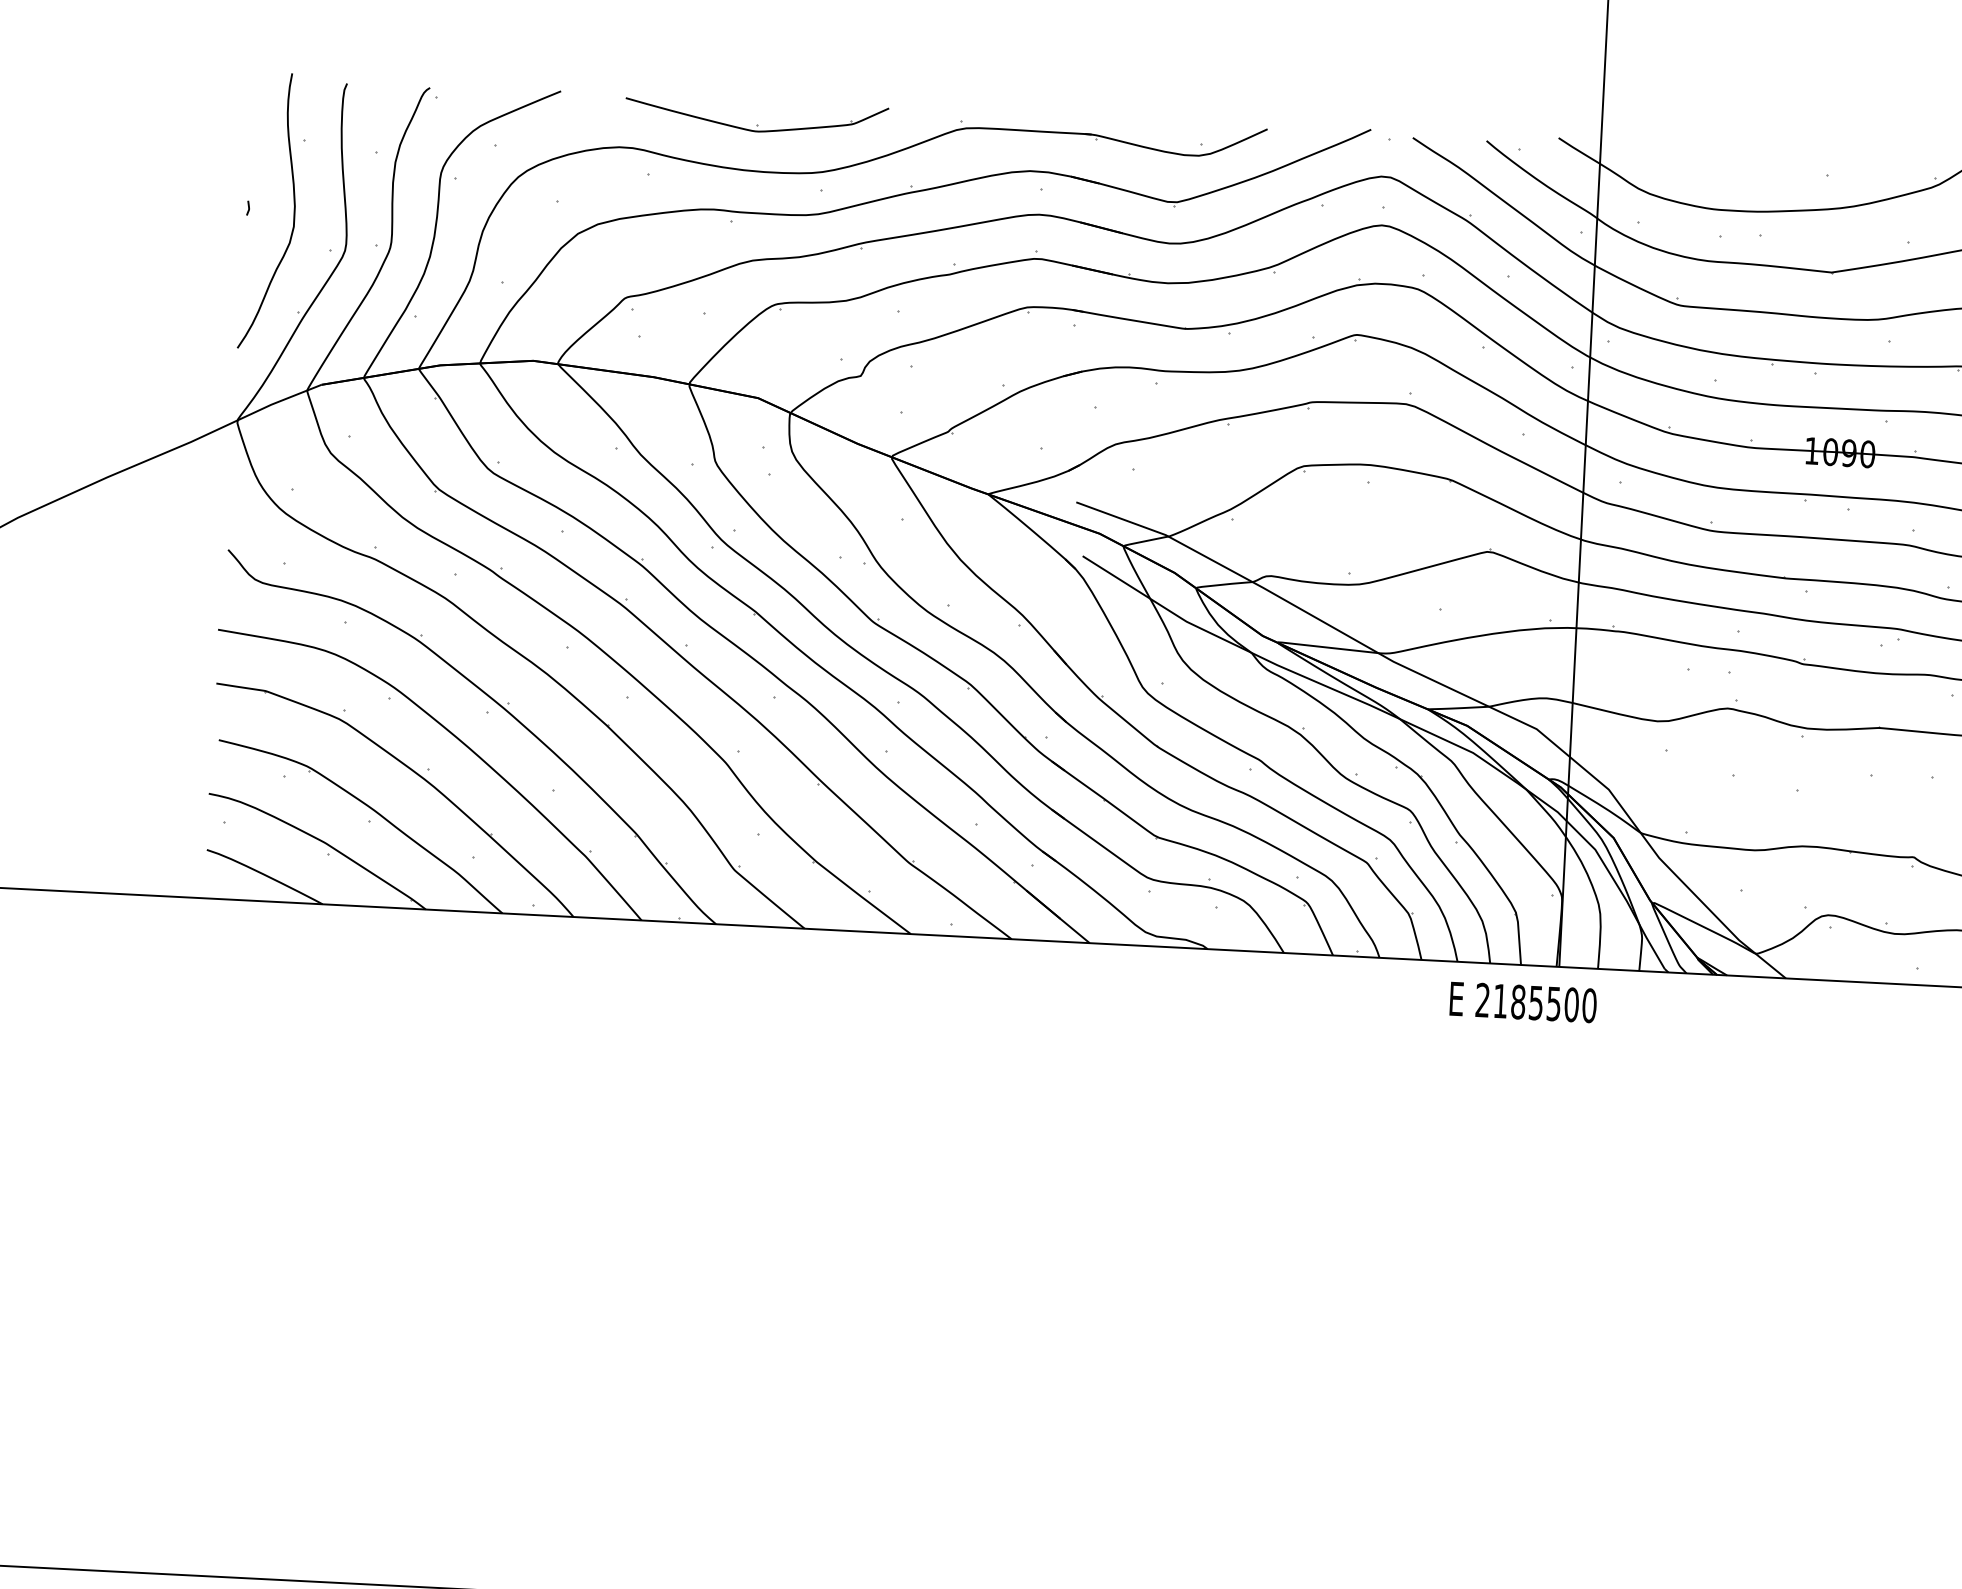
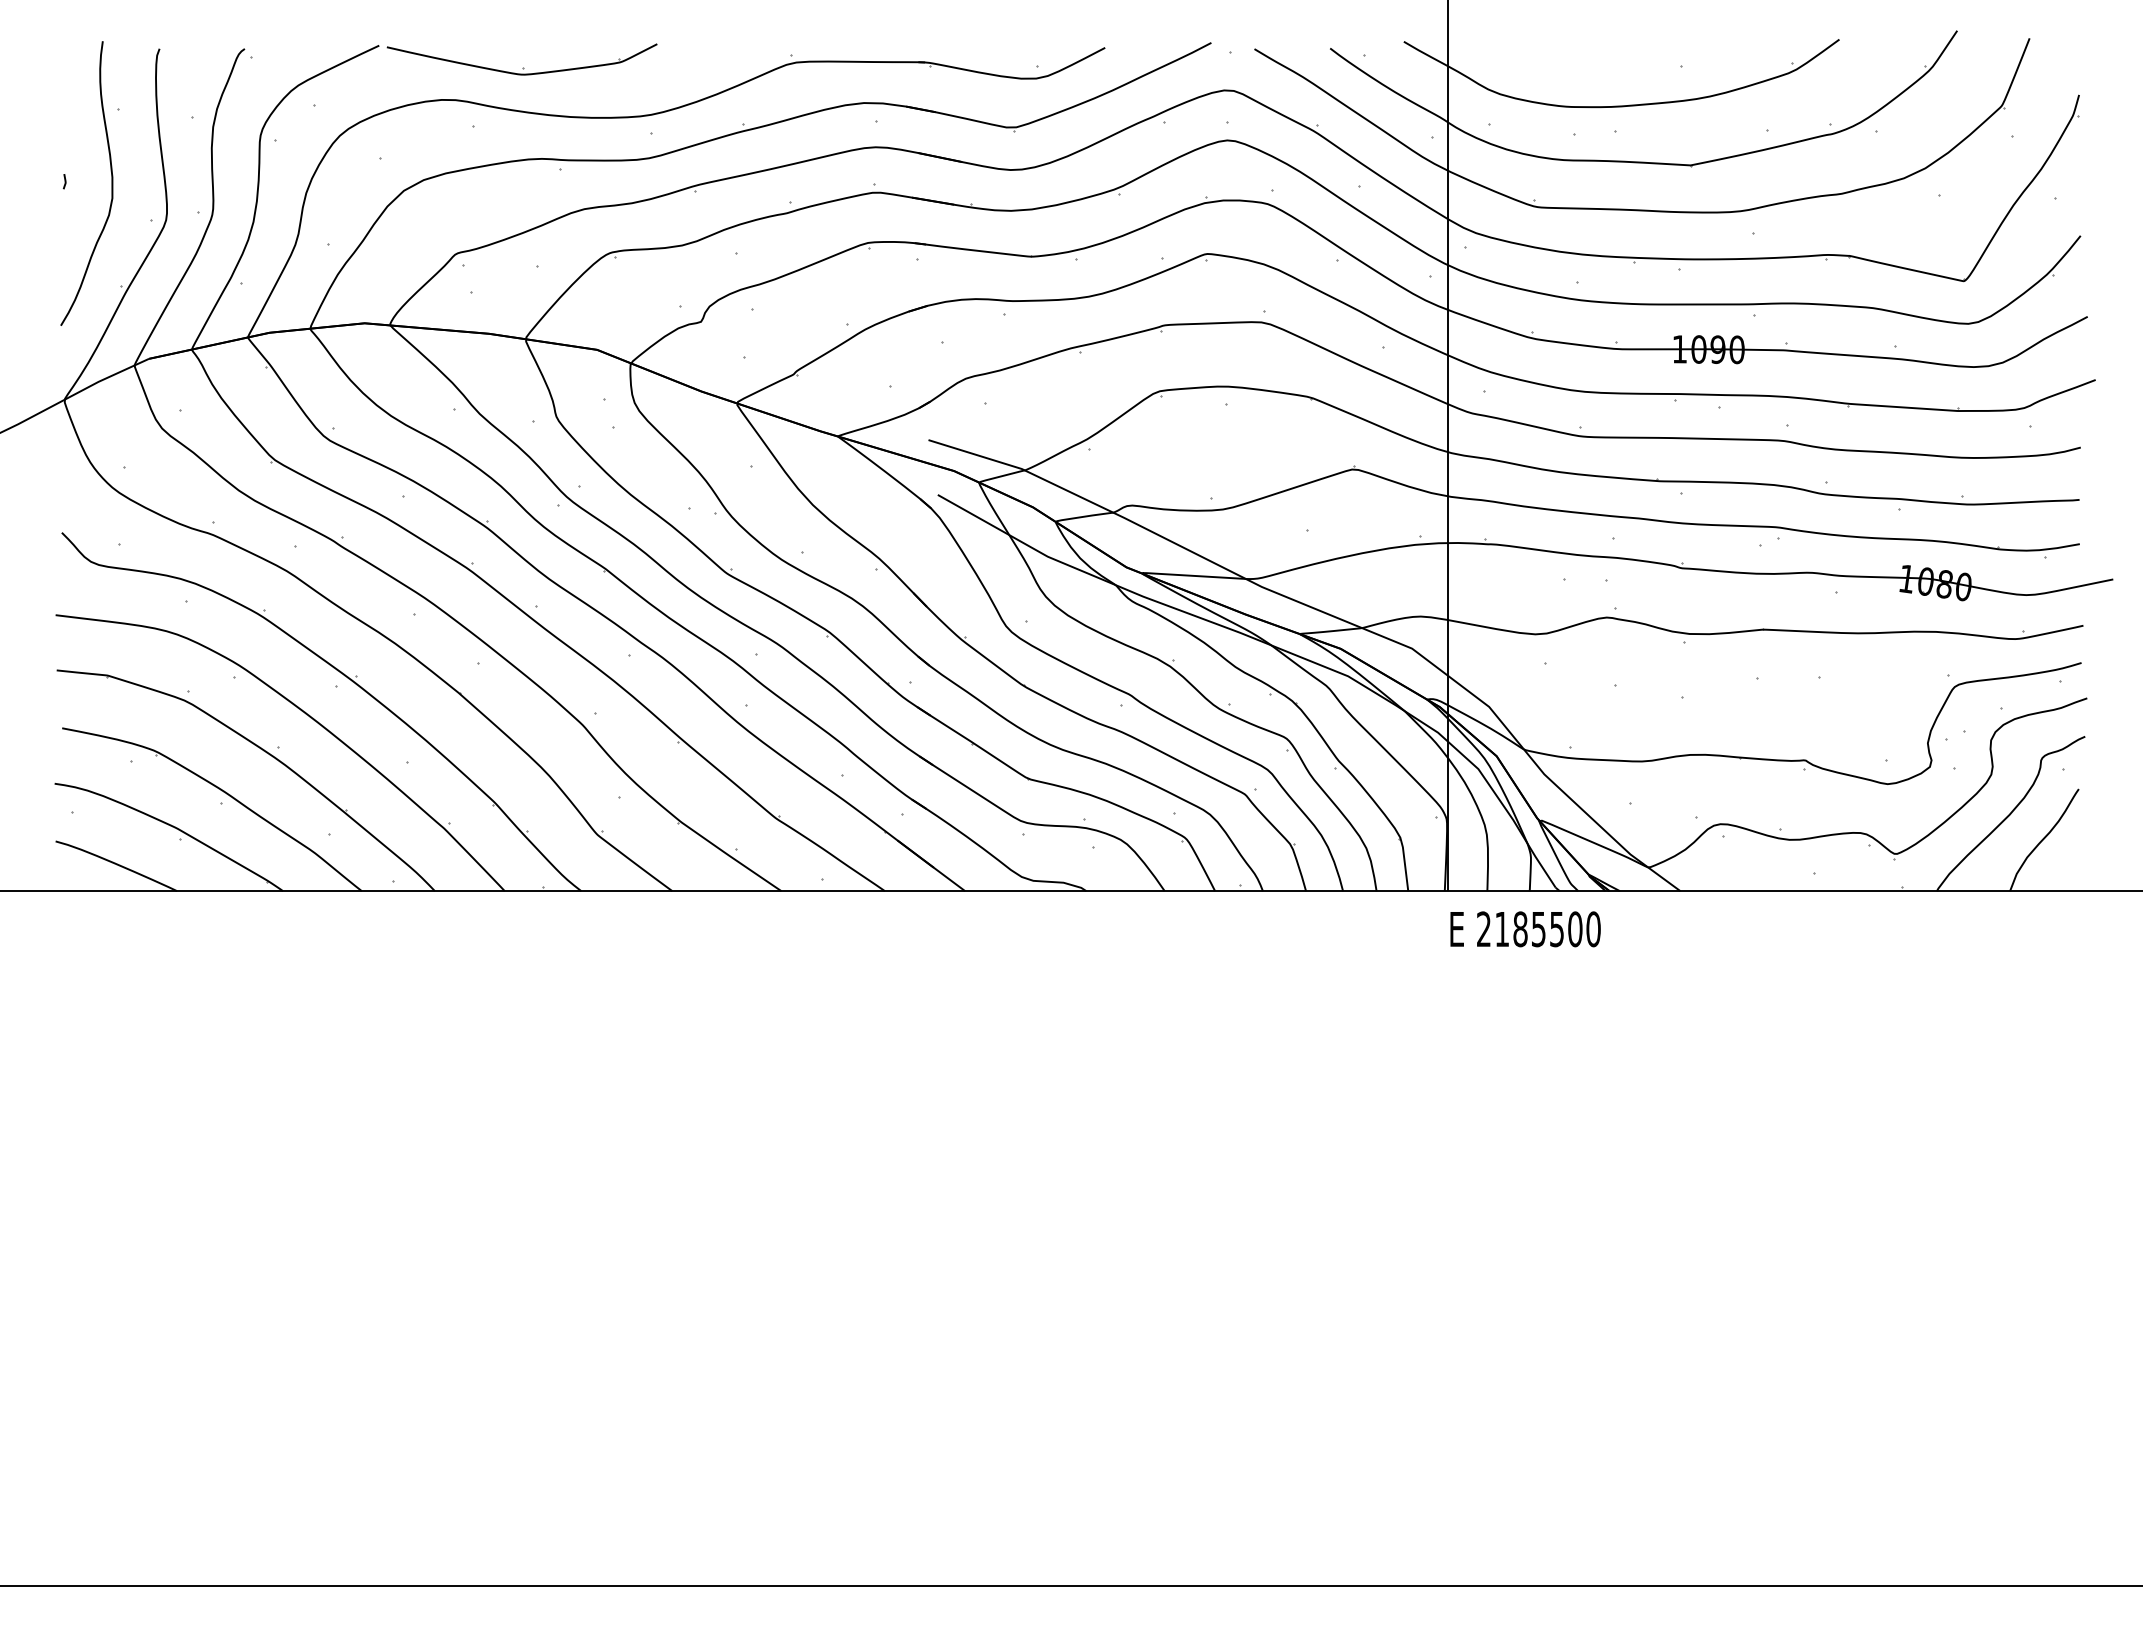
part: (757, 124) -> (523, 67), moved
text: (1523, 1002) -> (1525, 929), moved

